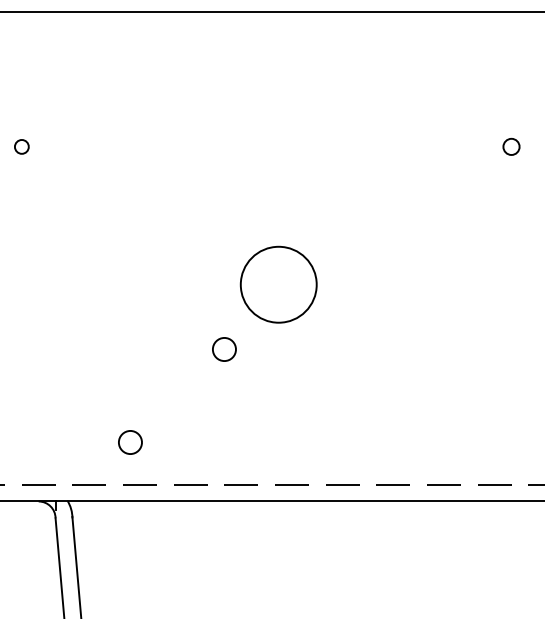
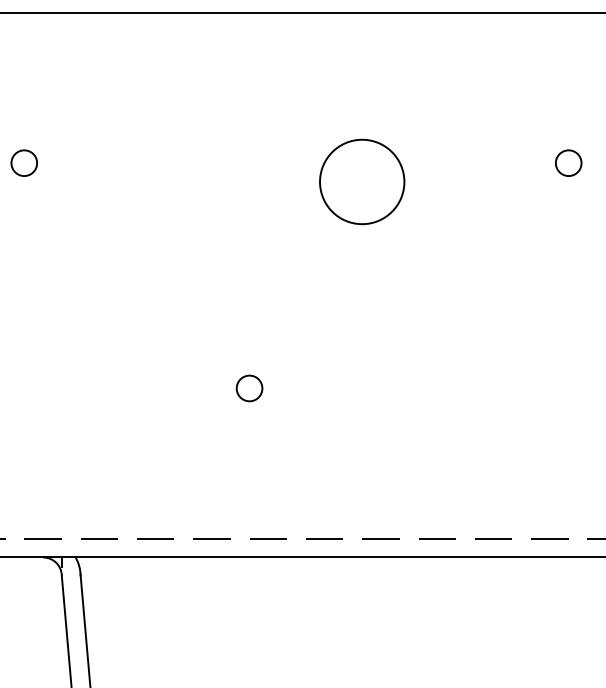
circle: (21, 146) -> (23, 162), size x1.67
circle: (511, 146) -> (568, 162), size x1.43
circle: (278, 284) -> (361, 181), moved
circle: (130, 442) -> (145, 491), removed

